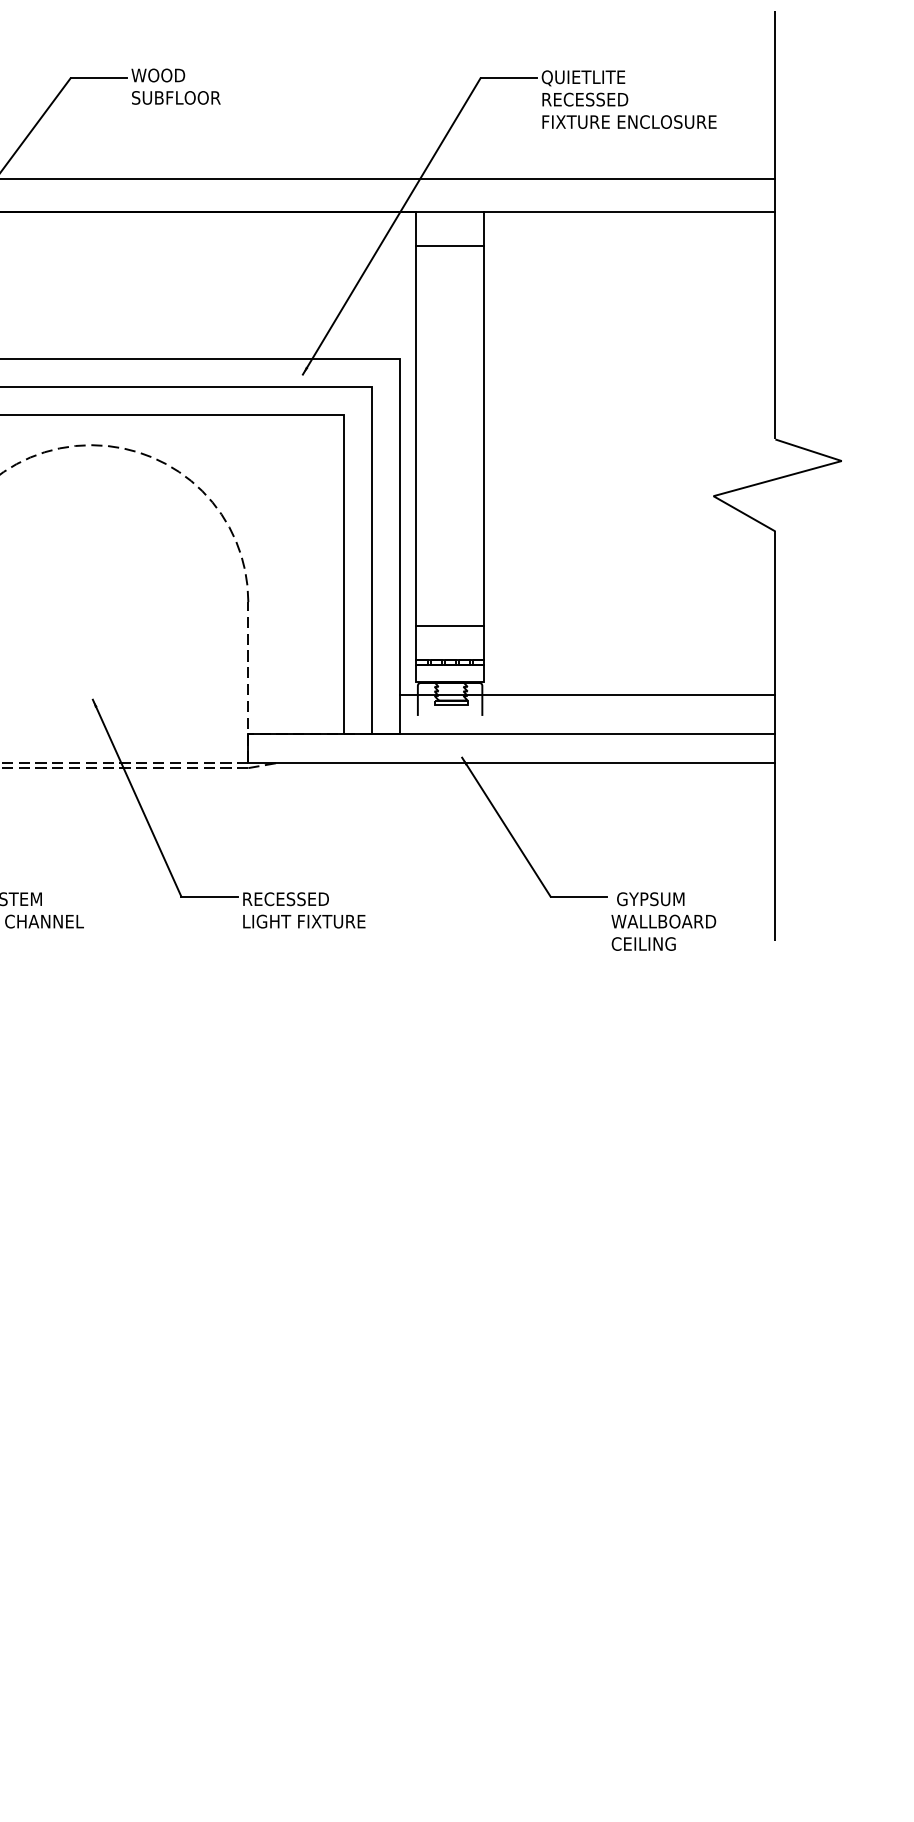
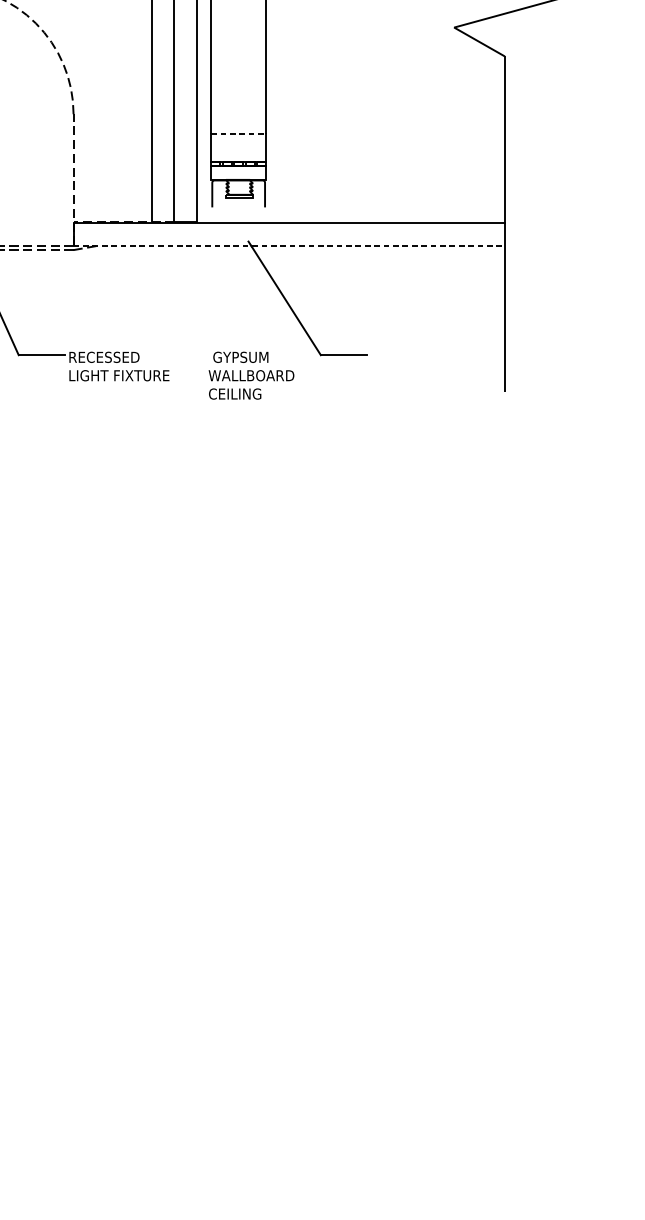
line: (450, 626) -> (239, 134), solid -> dashed
line: (587, 695) -> (351, 190), removed
line: (511, 762) -> (288, 245), solid -> dashed
text: (663, 921) -> (251, 375), moved

